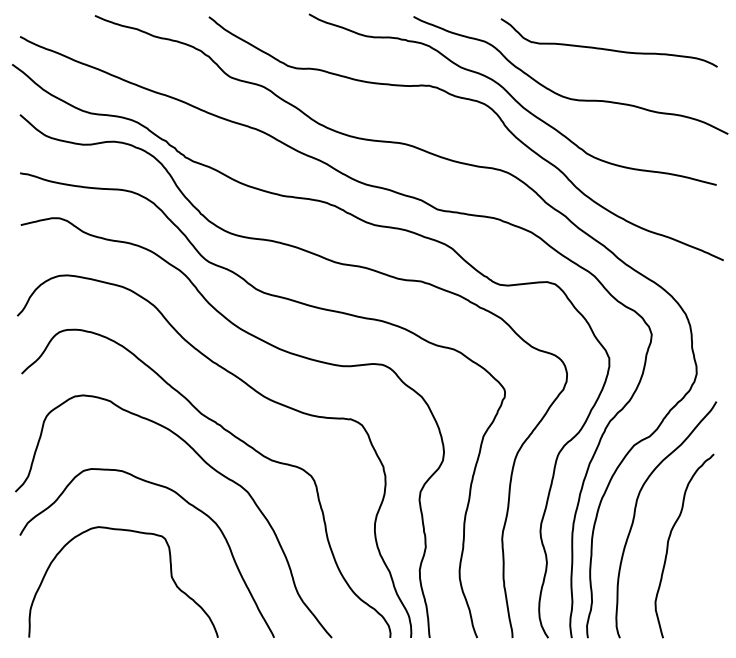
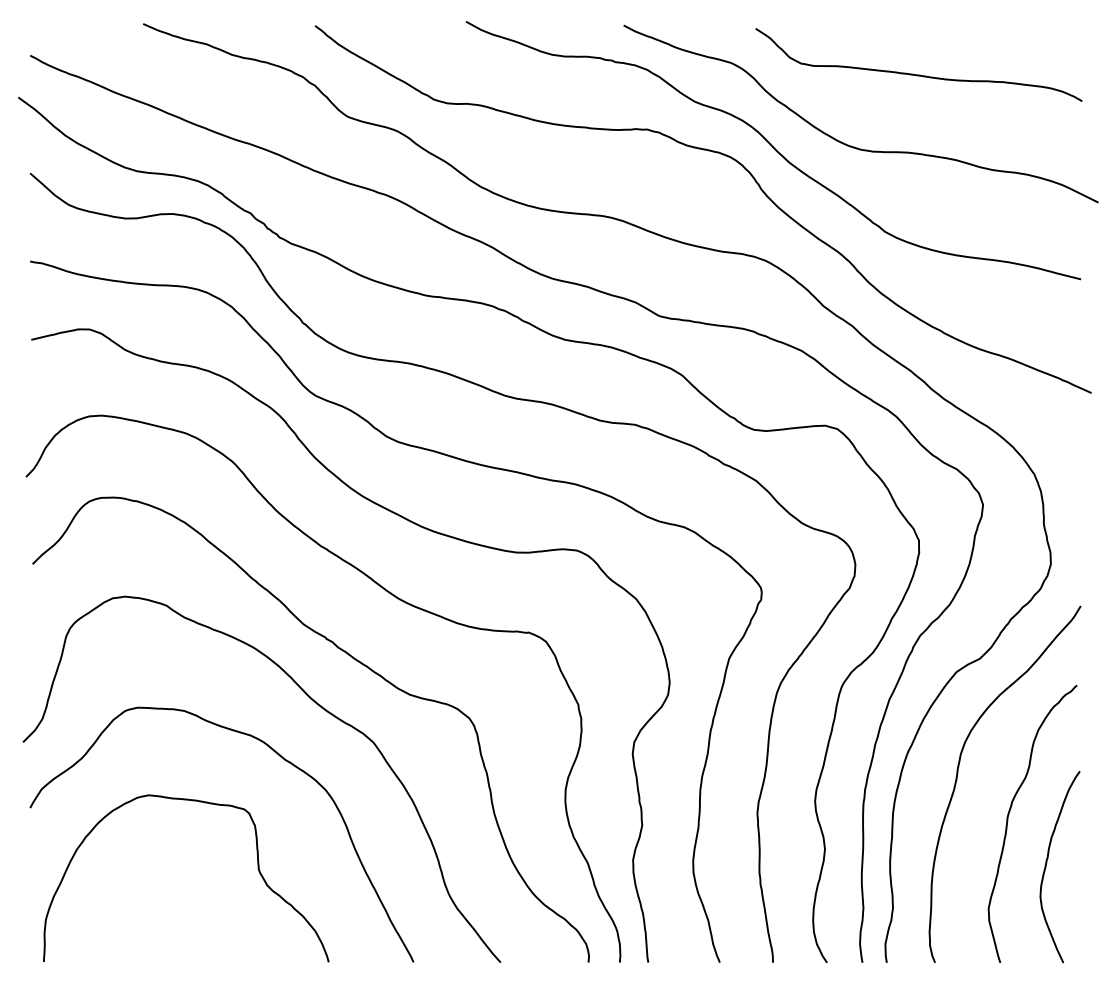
curve: (694, 574) -> (1047, 866), added

